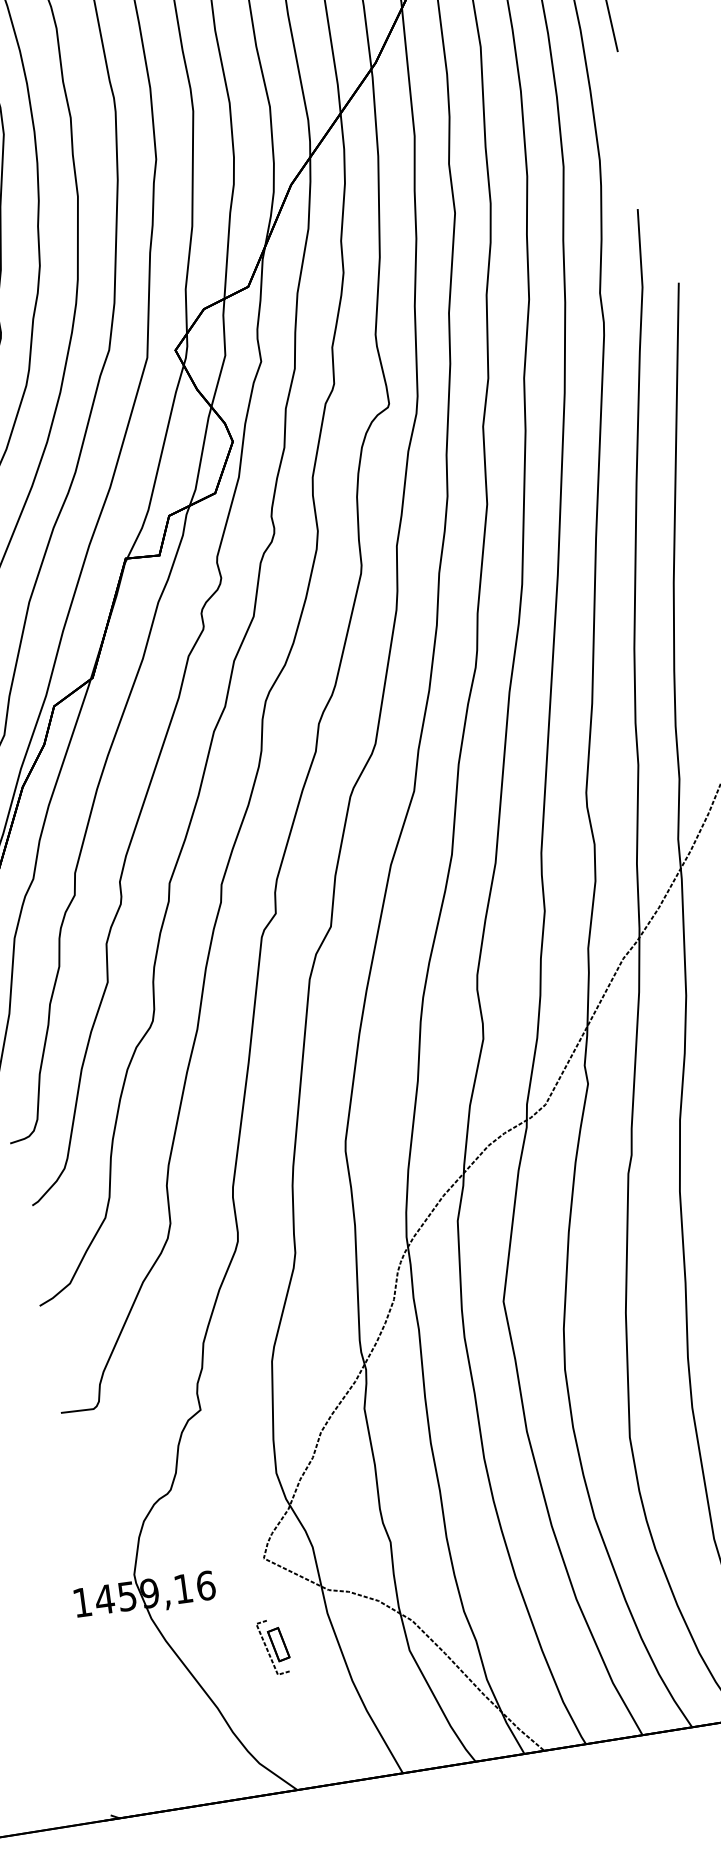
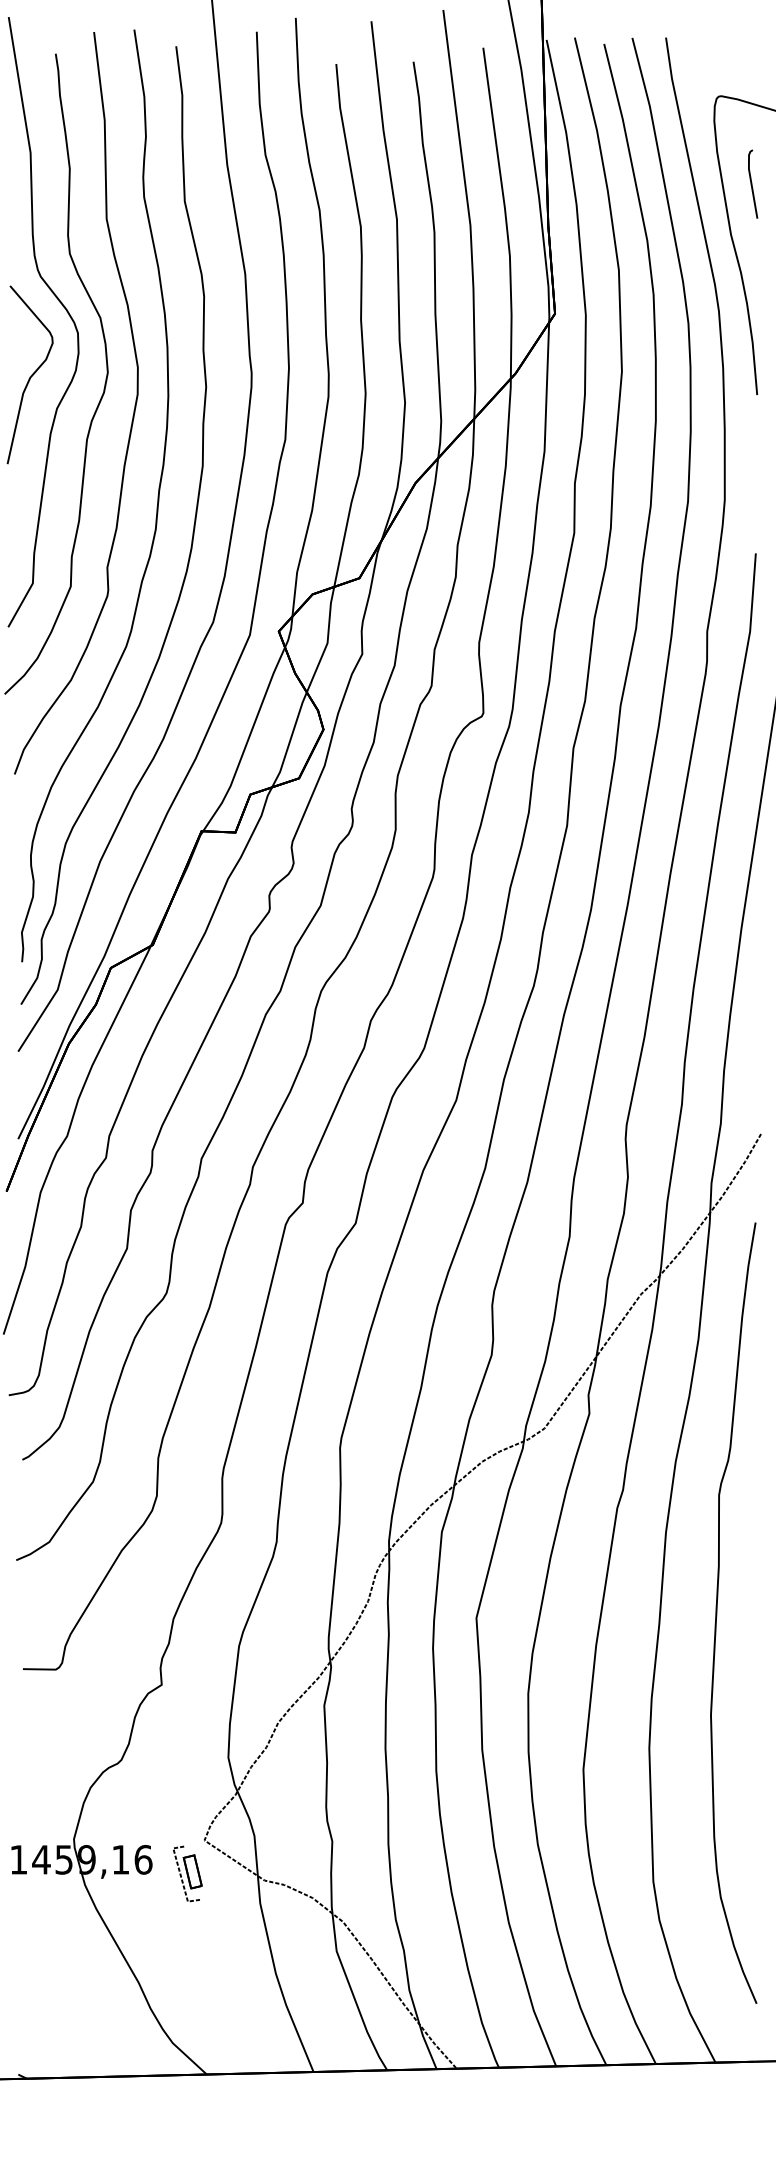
part: (273, 1646) -> (187, 1873), moved

